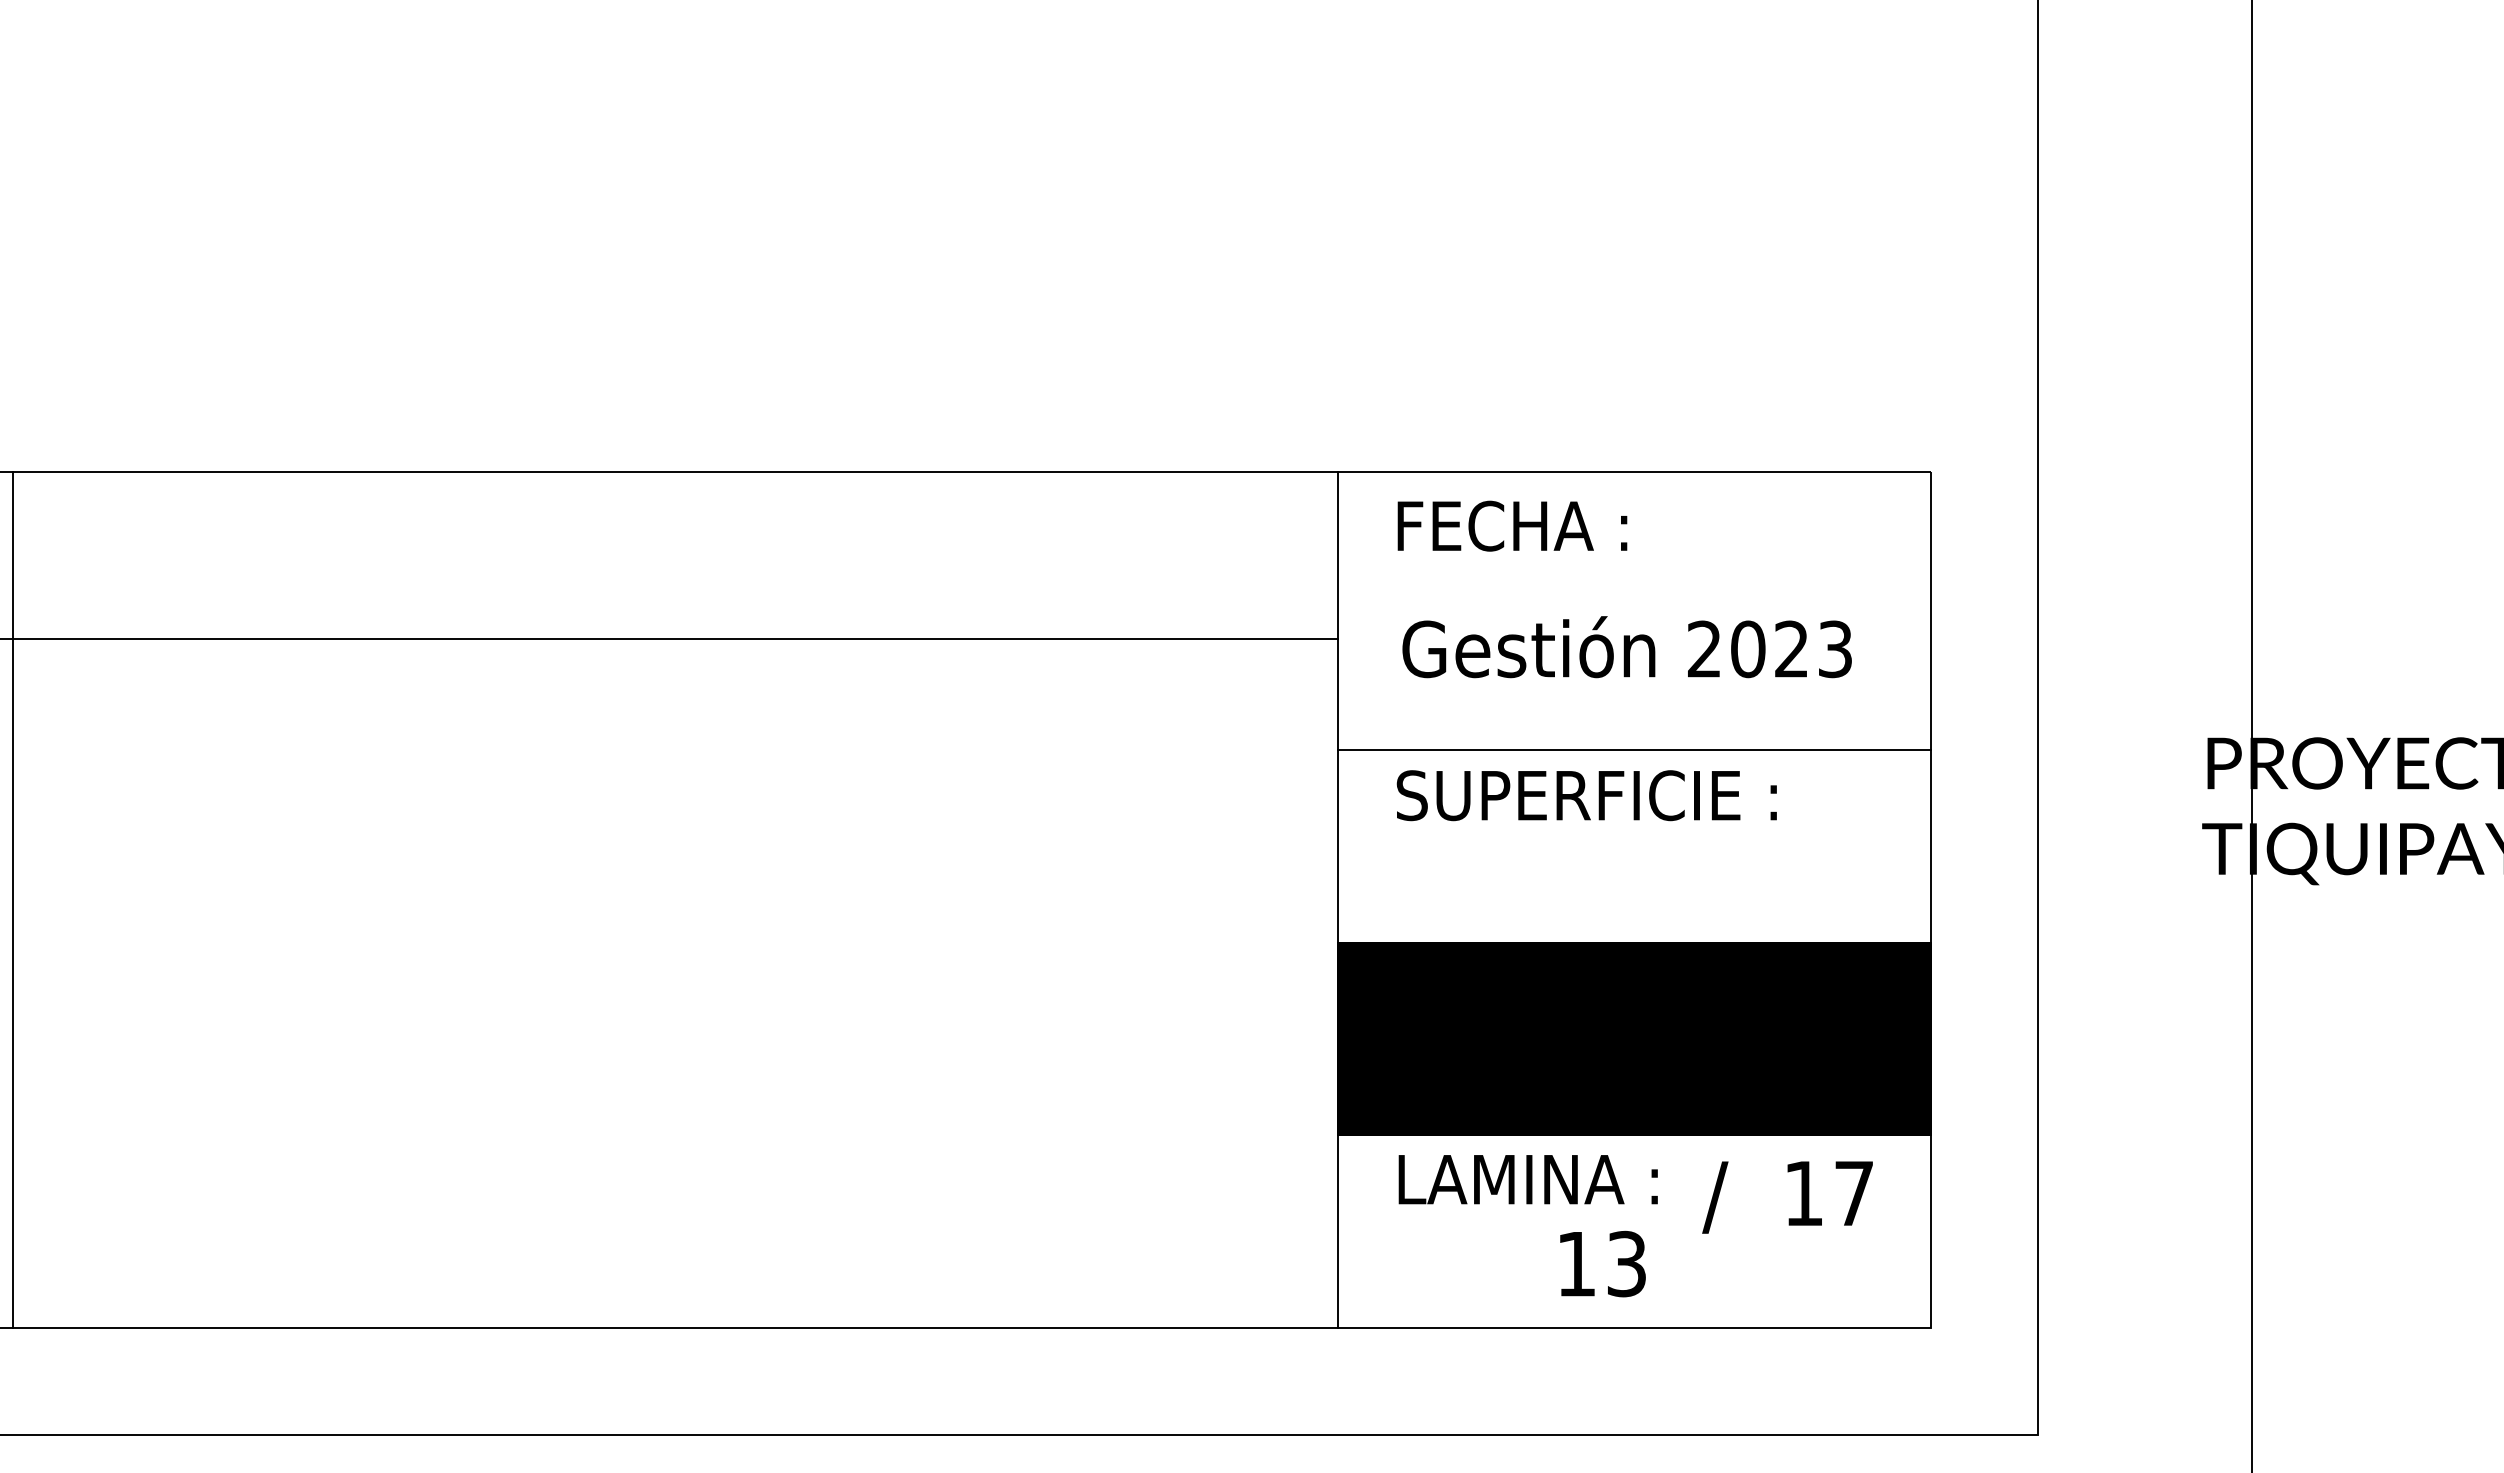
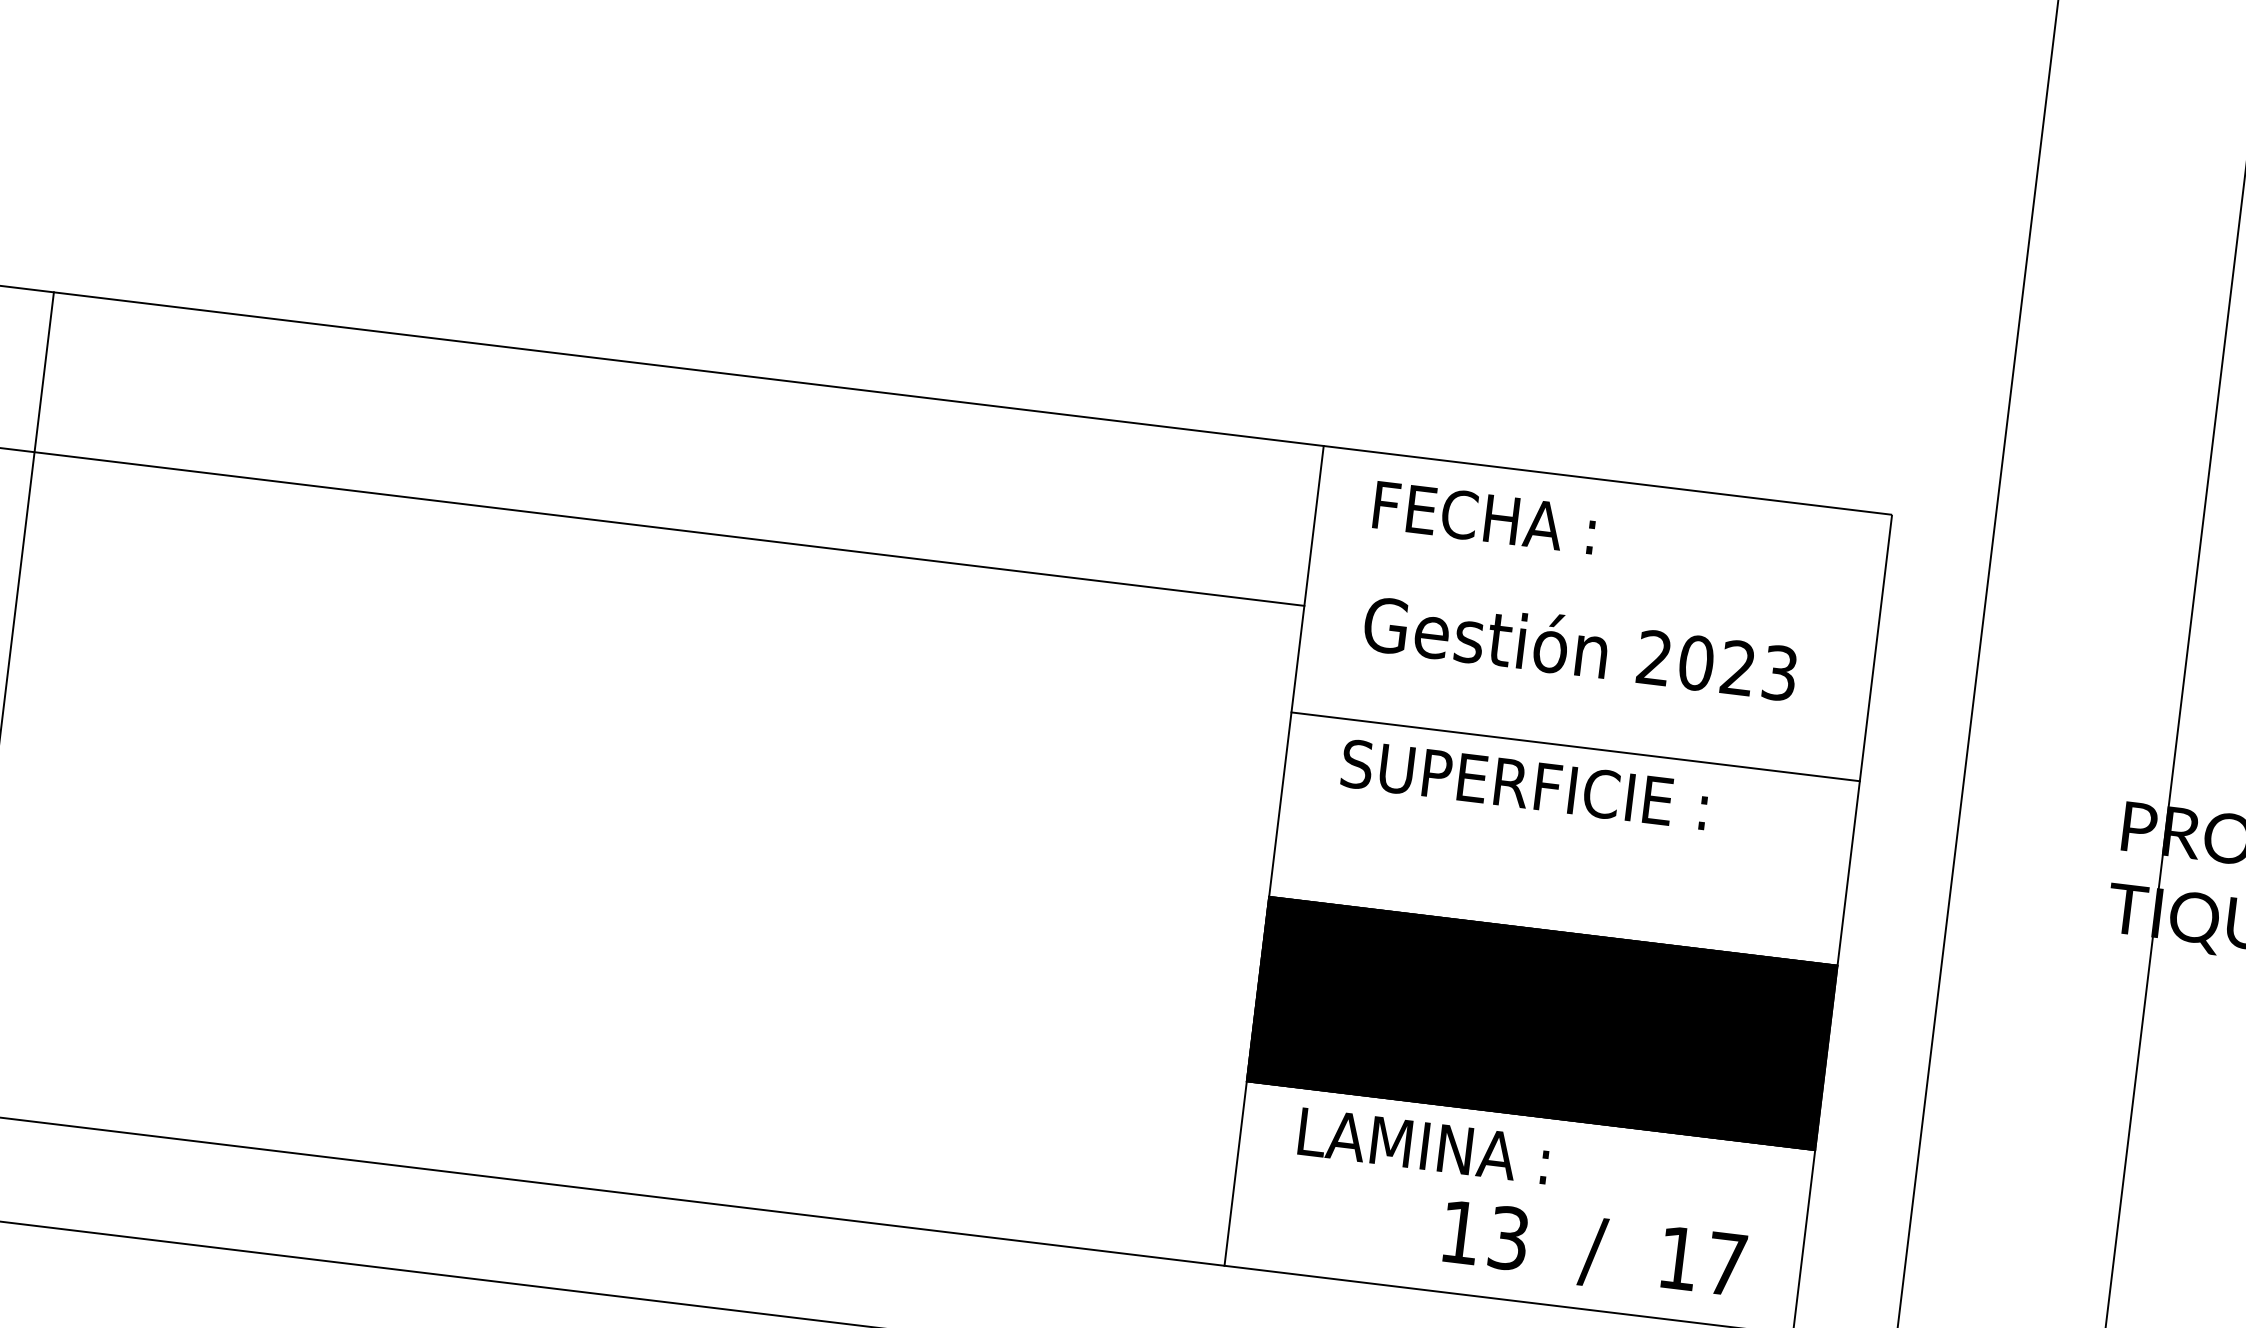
text: (1787, 1197) -> (1662, 1260), moved

